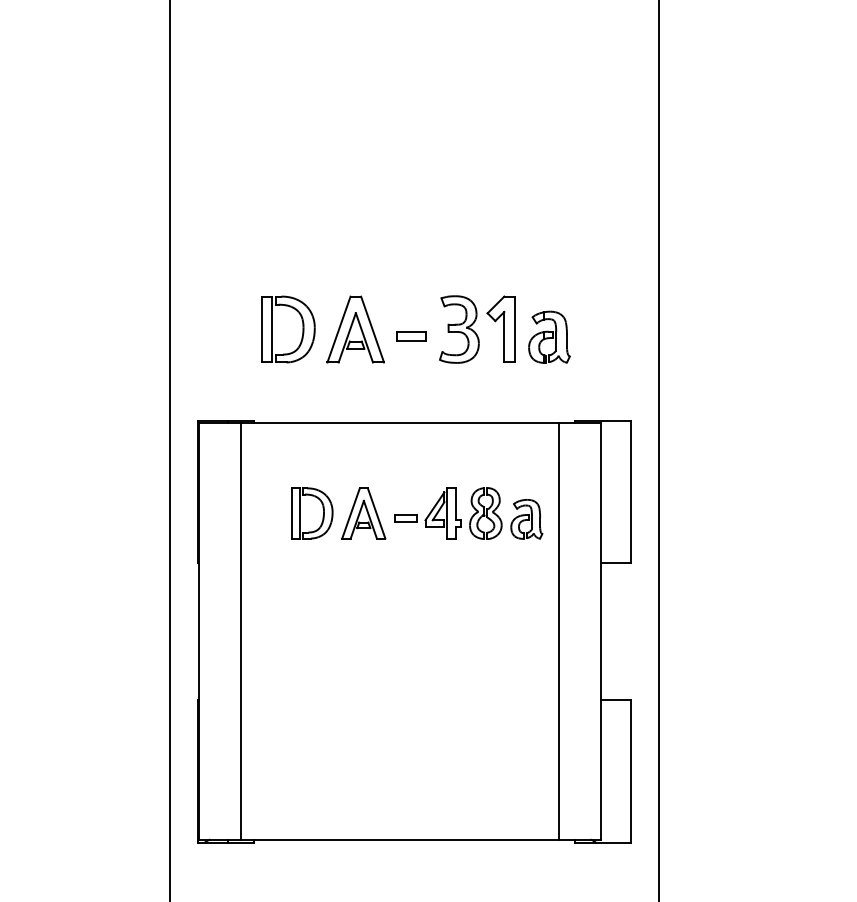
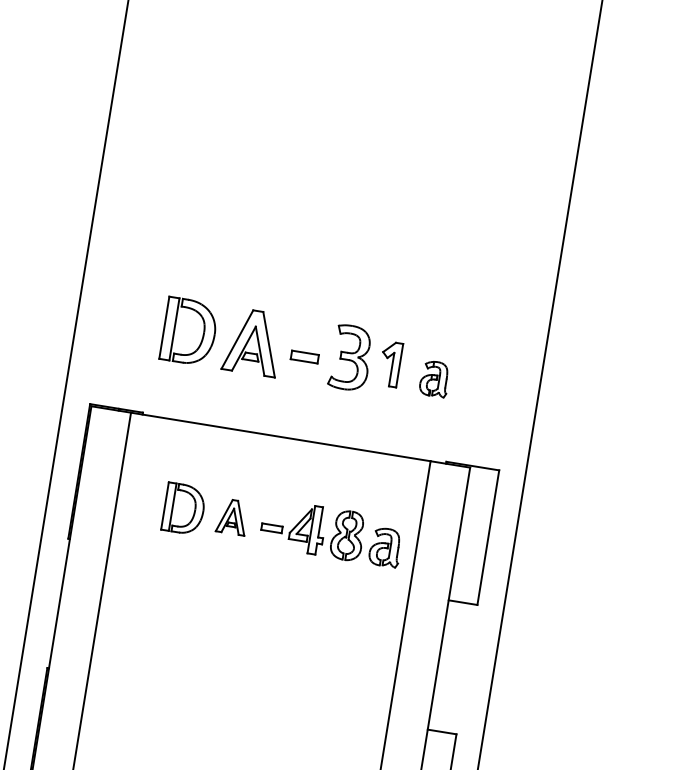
part: (500, 328) -> (389, 363), size x0.7
part: (549, 336) -> (434, 378), size x0.7
part: (363, 513) -> (232, 516), size x0.7

